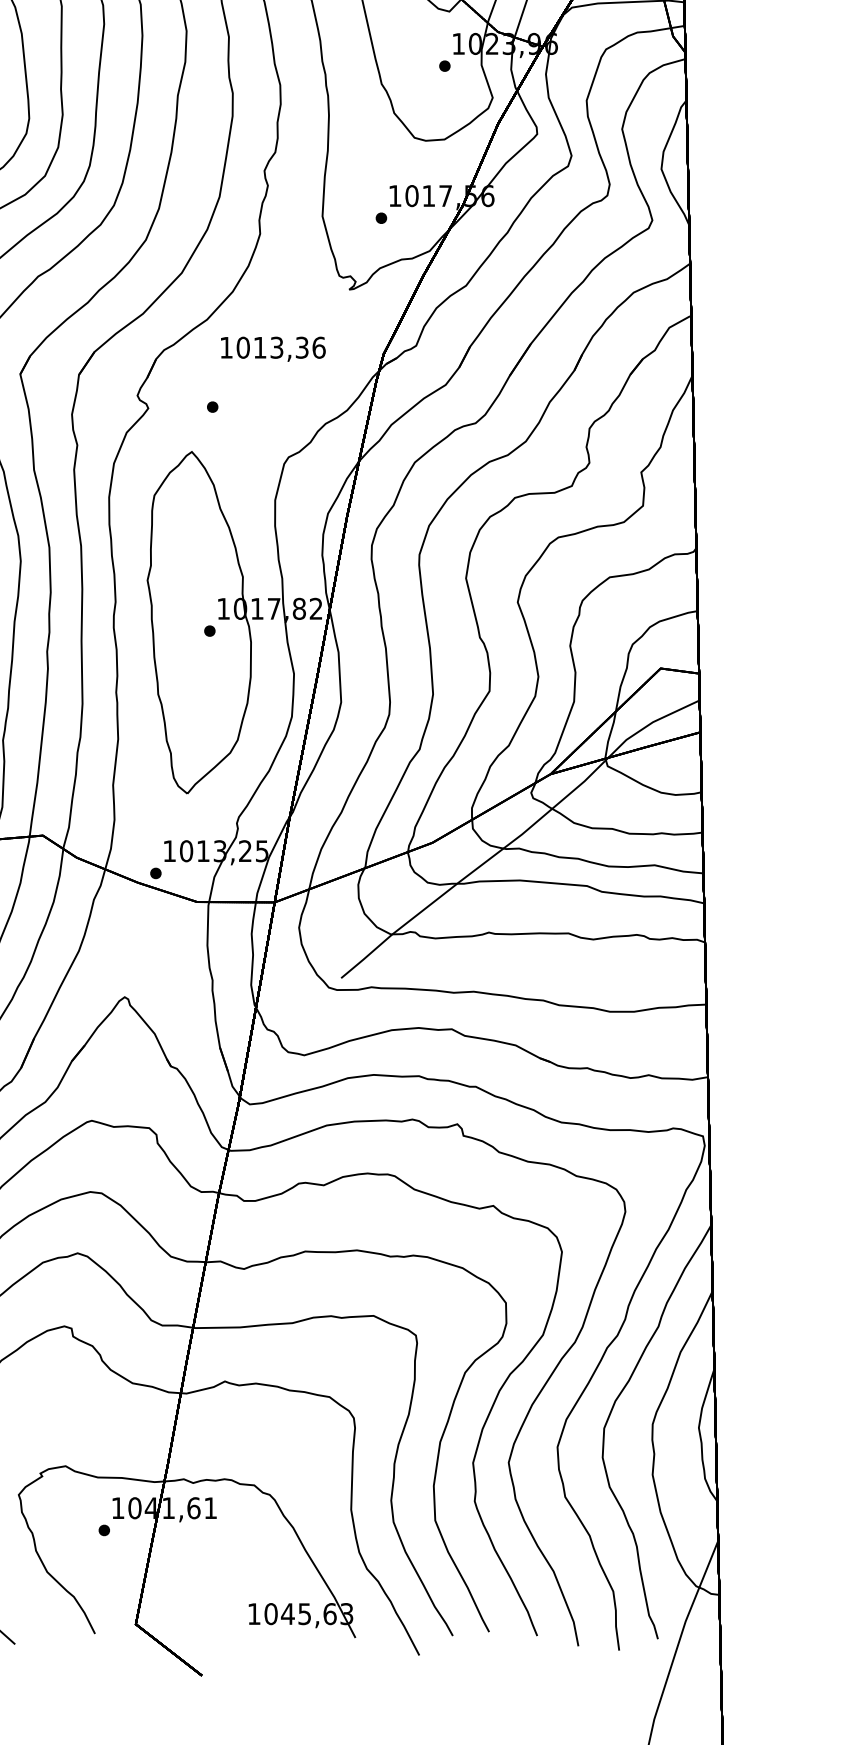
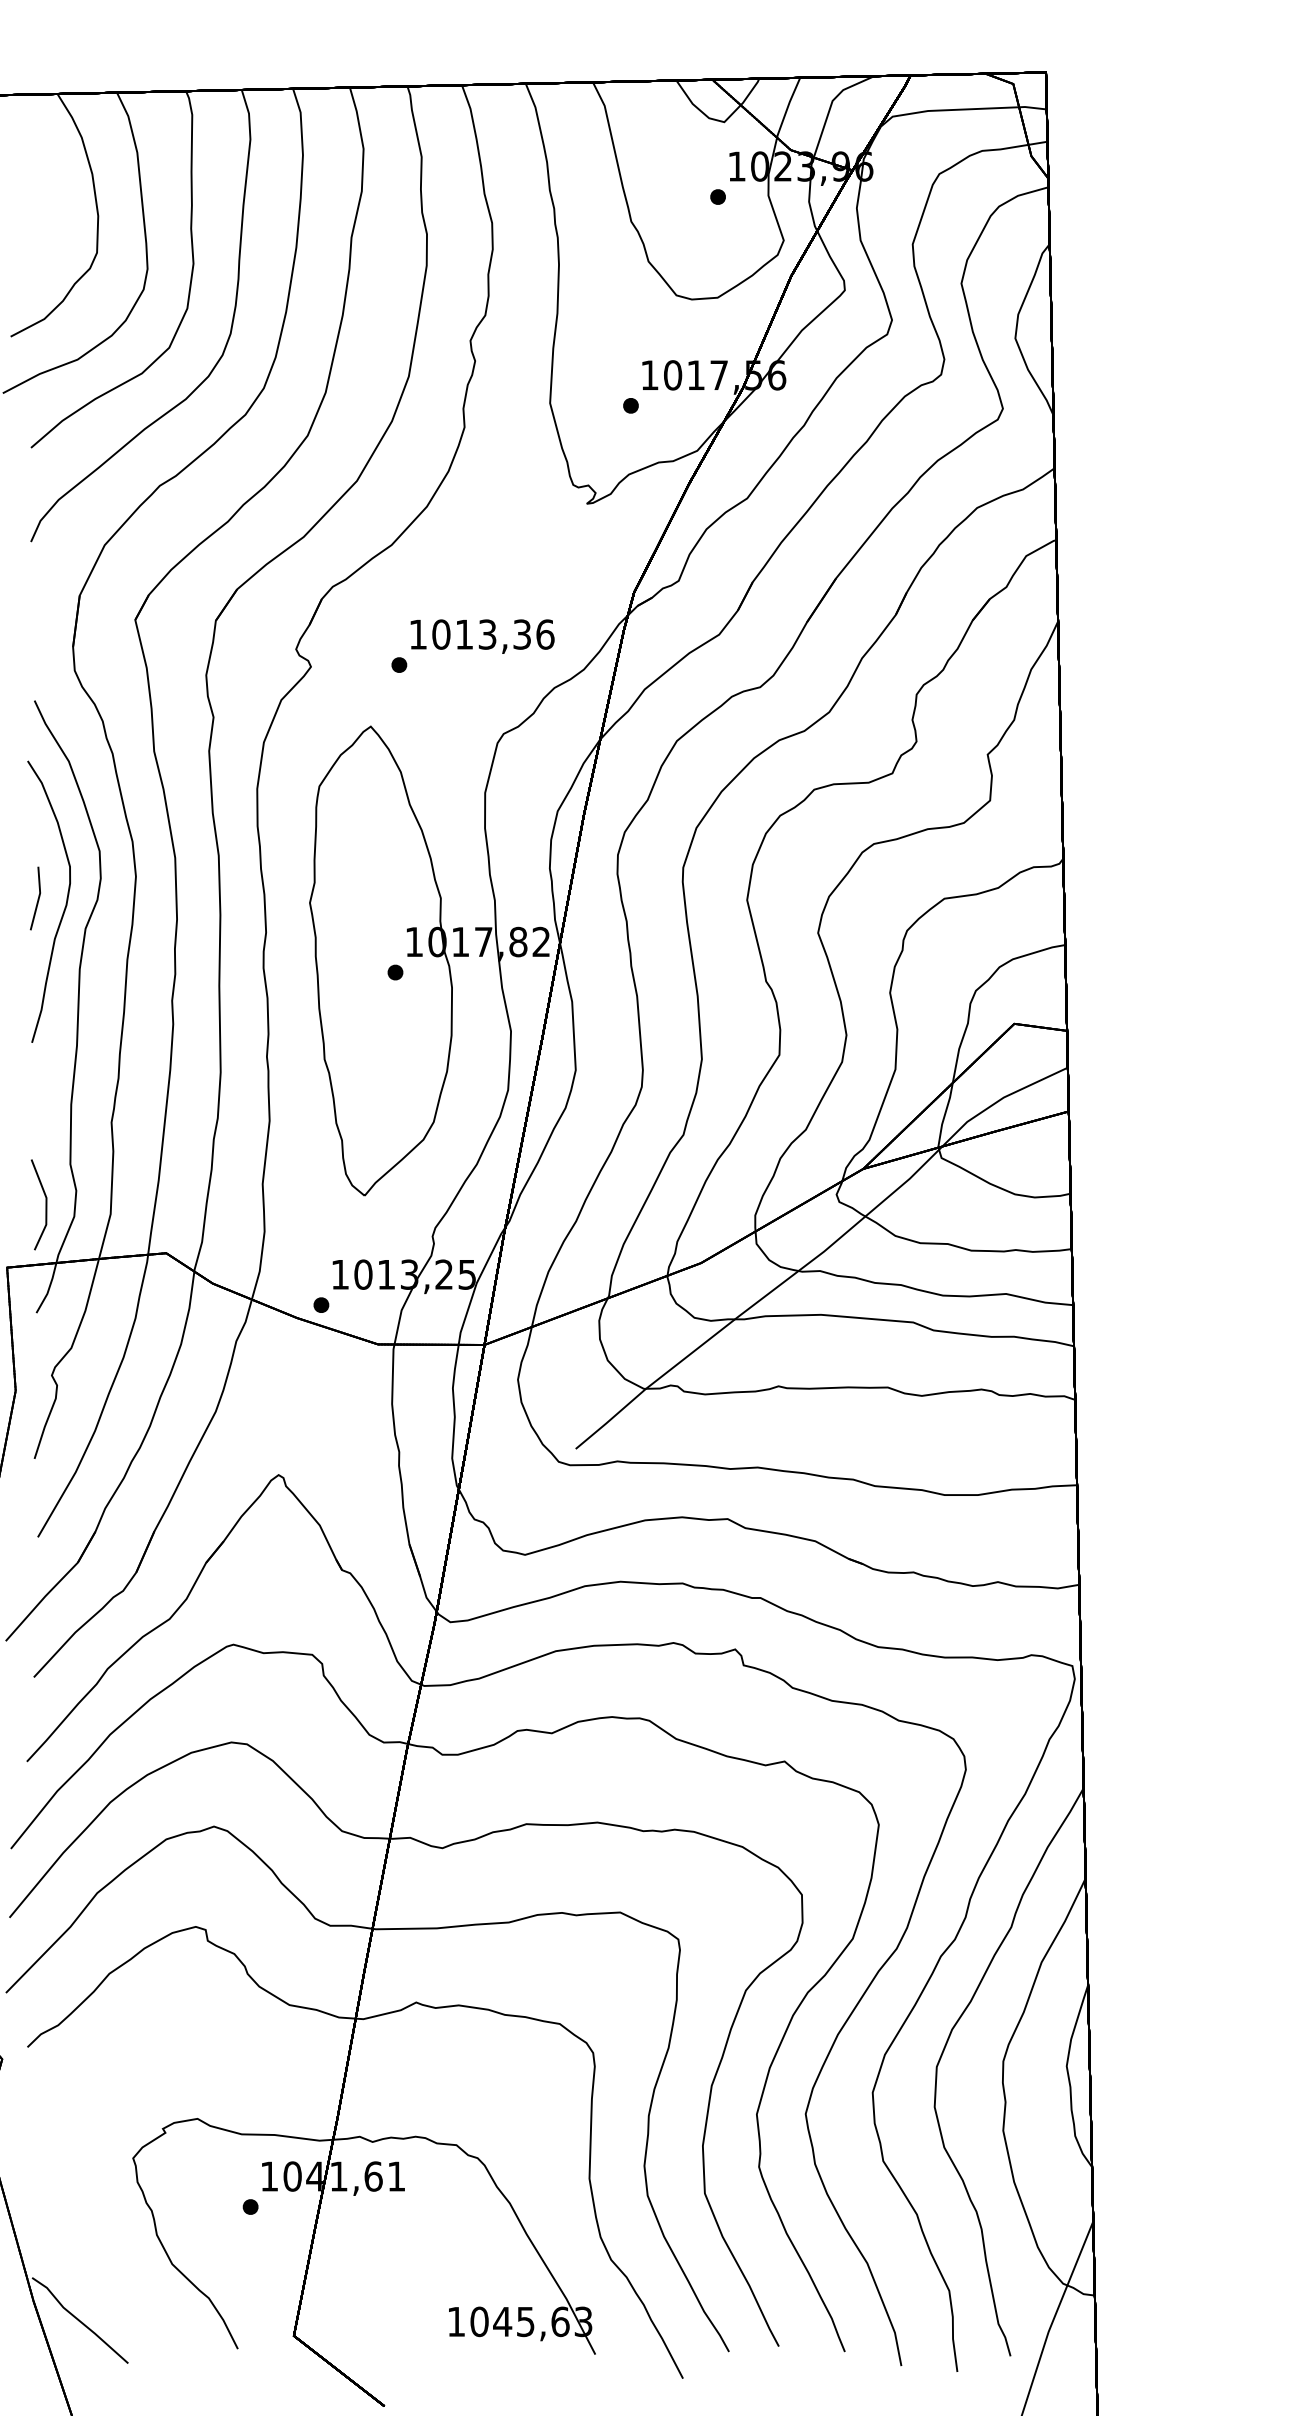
text: (273, 349) -> (482, 636), moved

